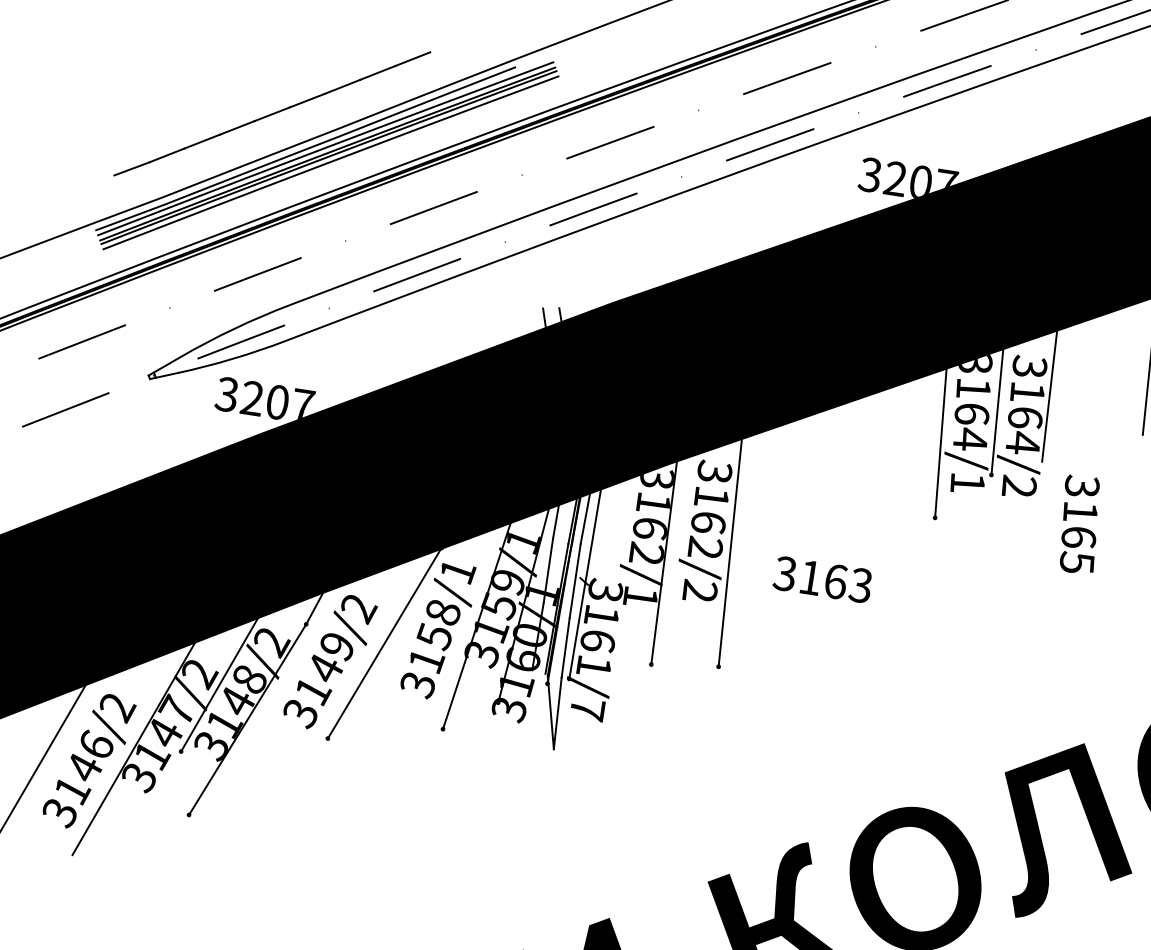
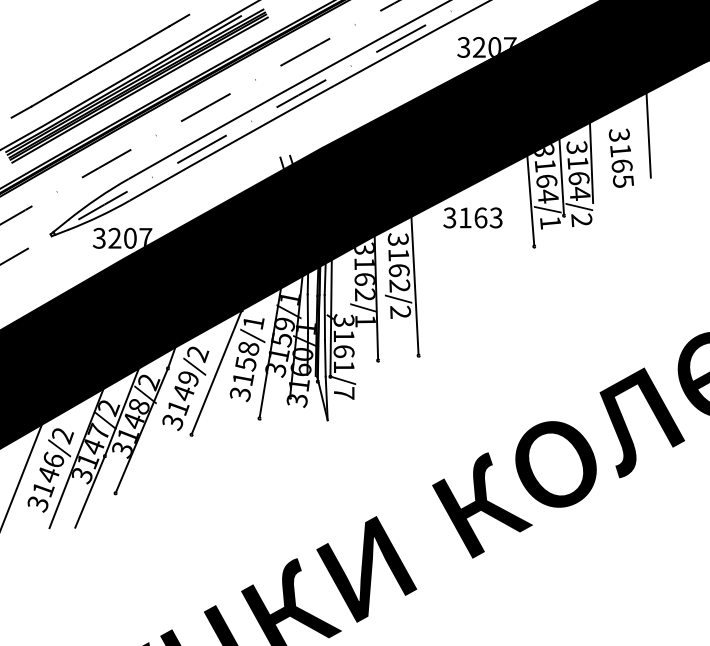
text: (1078, 523) -> (620, 157), moved
text: (822, 578) -> (472, 217), moved
line: (146, 807) -> (89, 492), added

